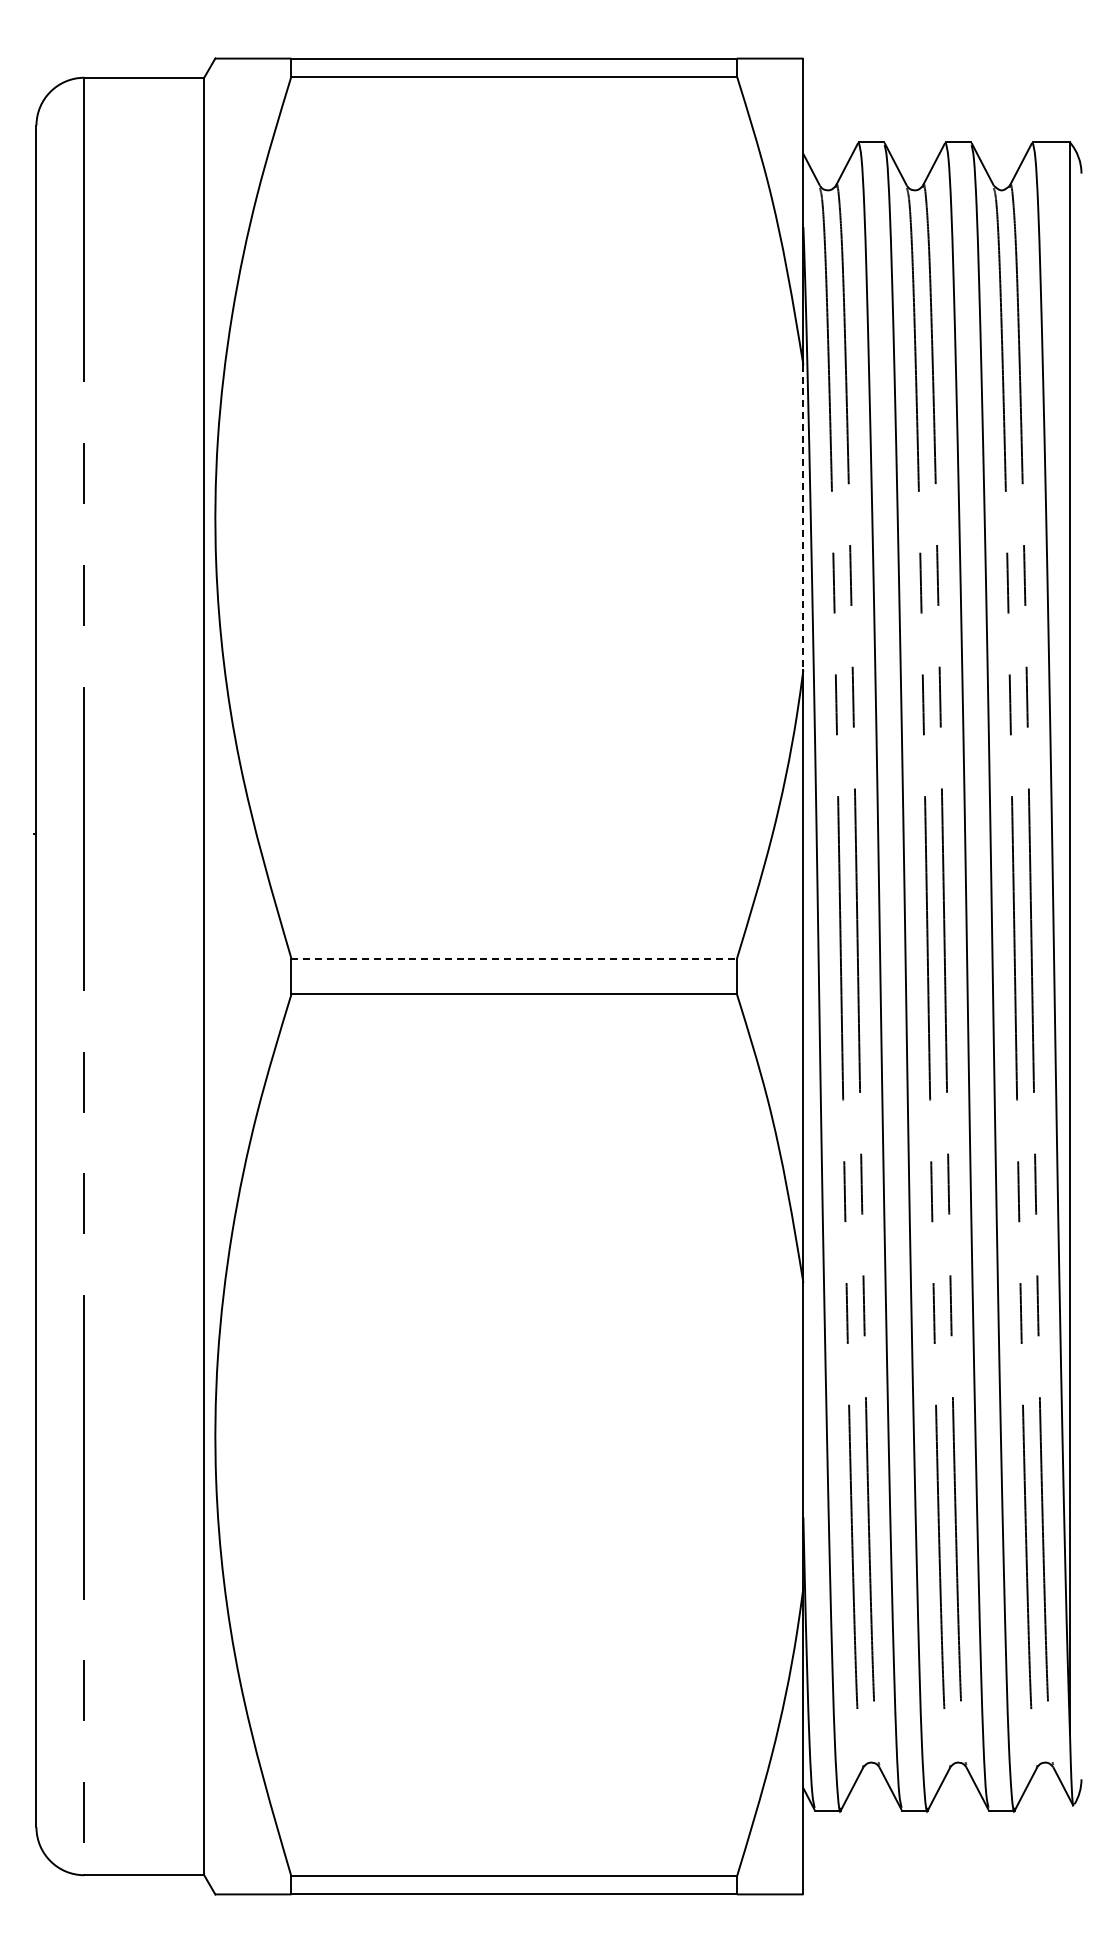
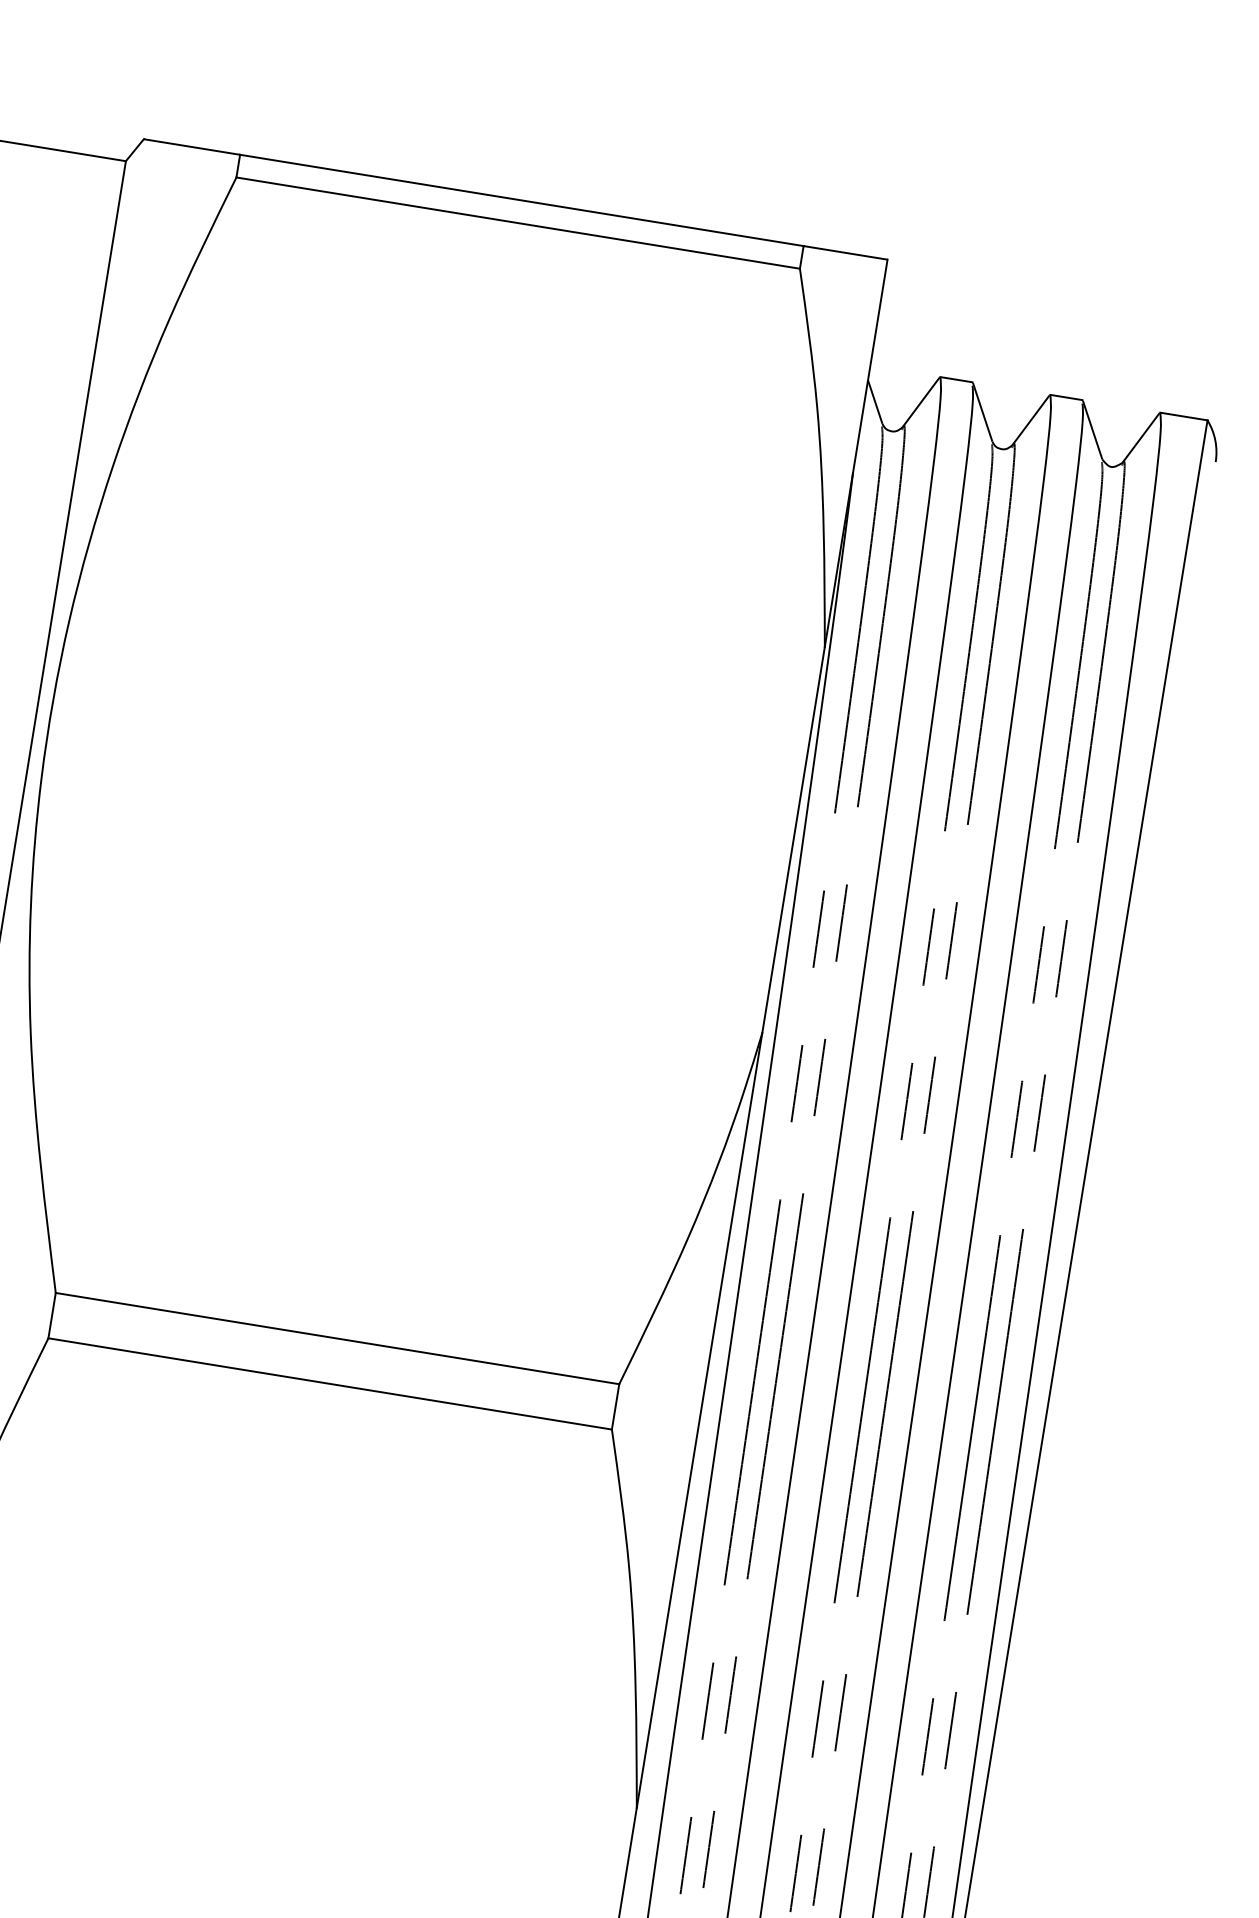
line: (803, 517) -> (793, 840), dashed -> solid
line: (514, 958) -> (337, 1338), dashed -> solid

